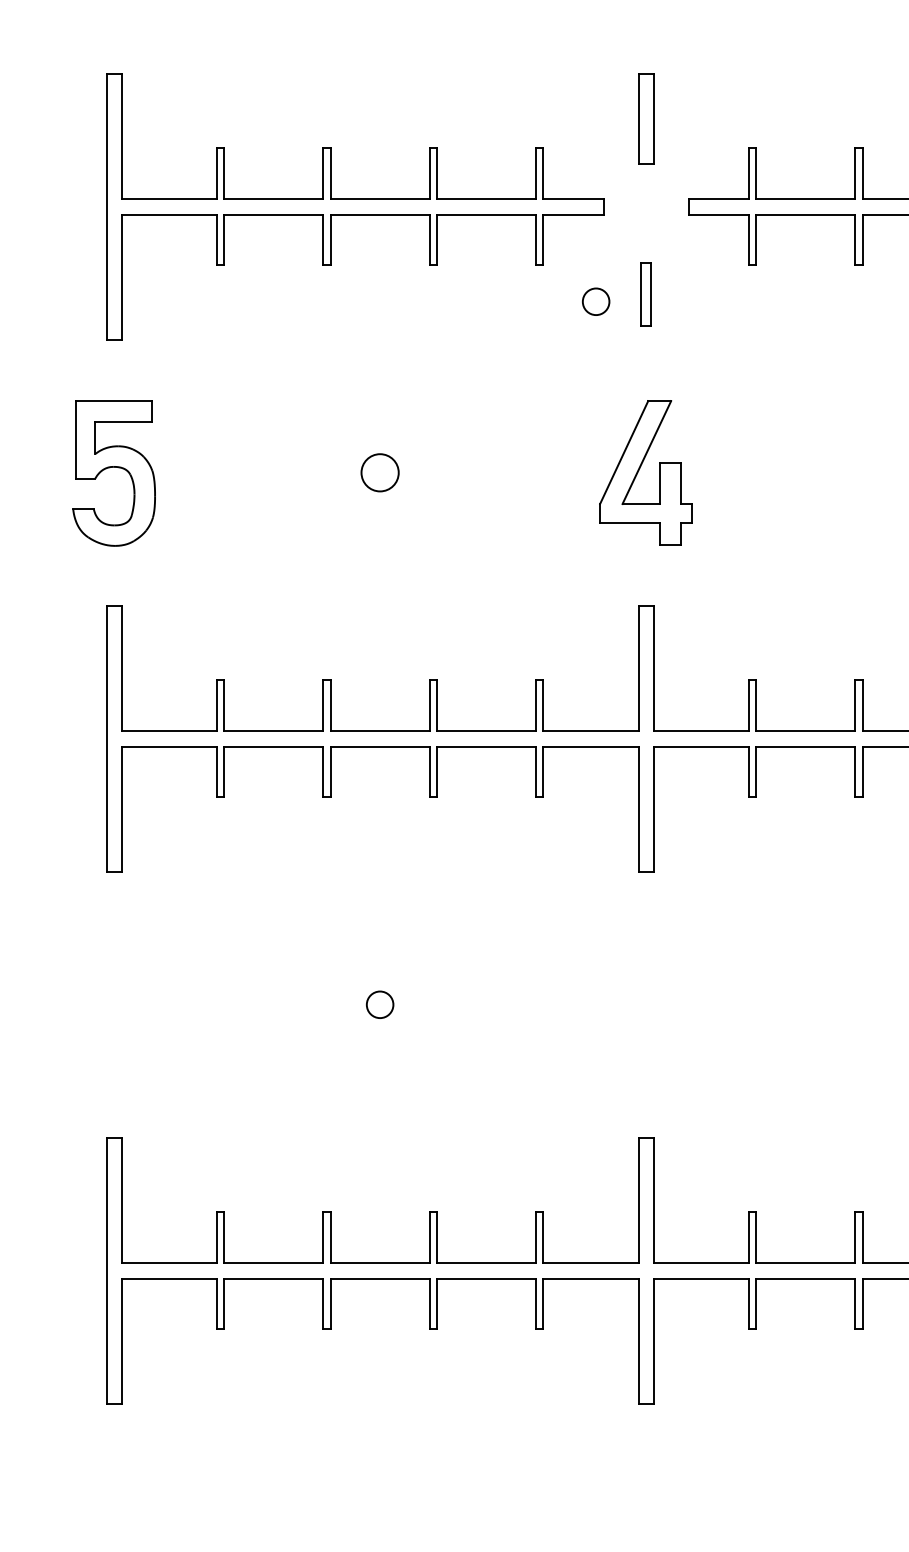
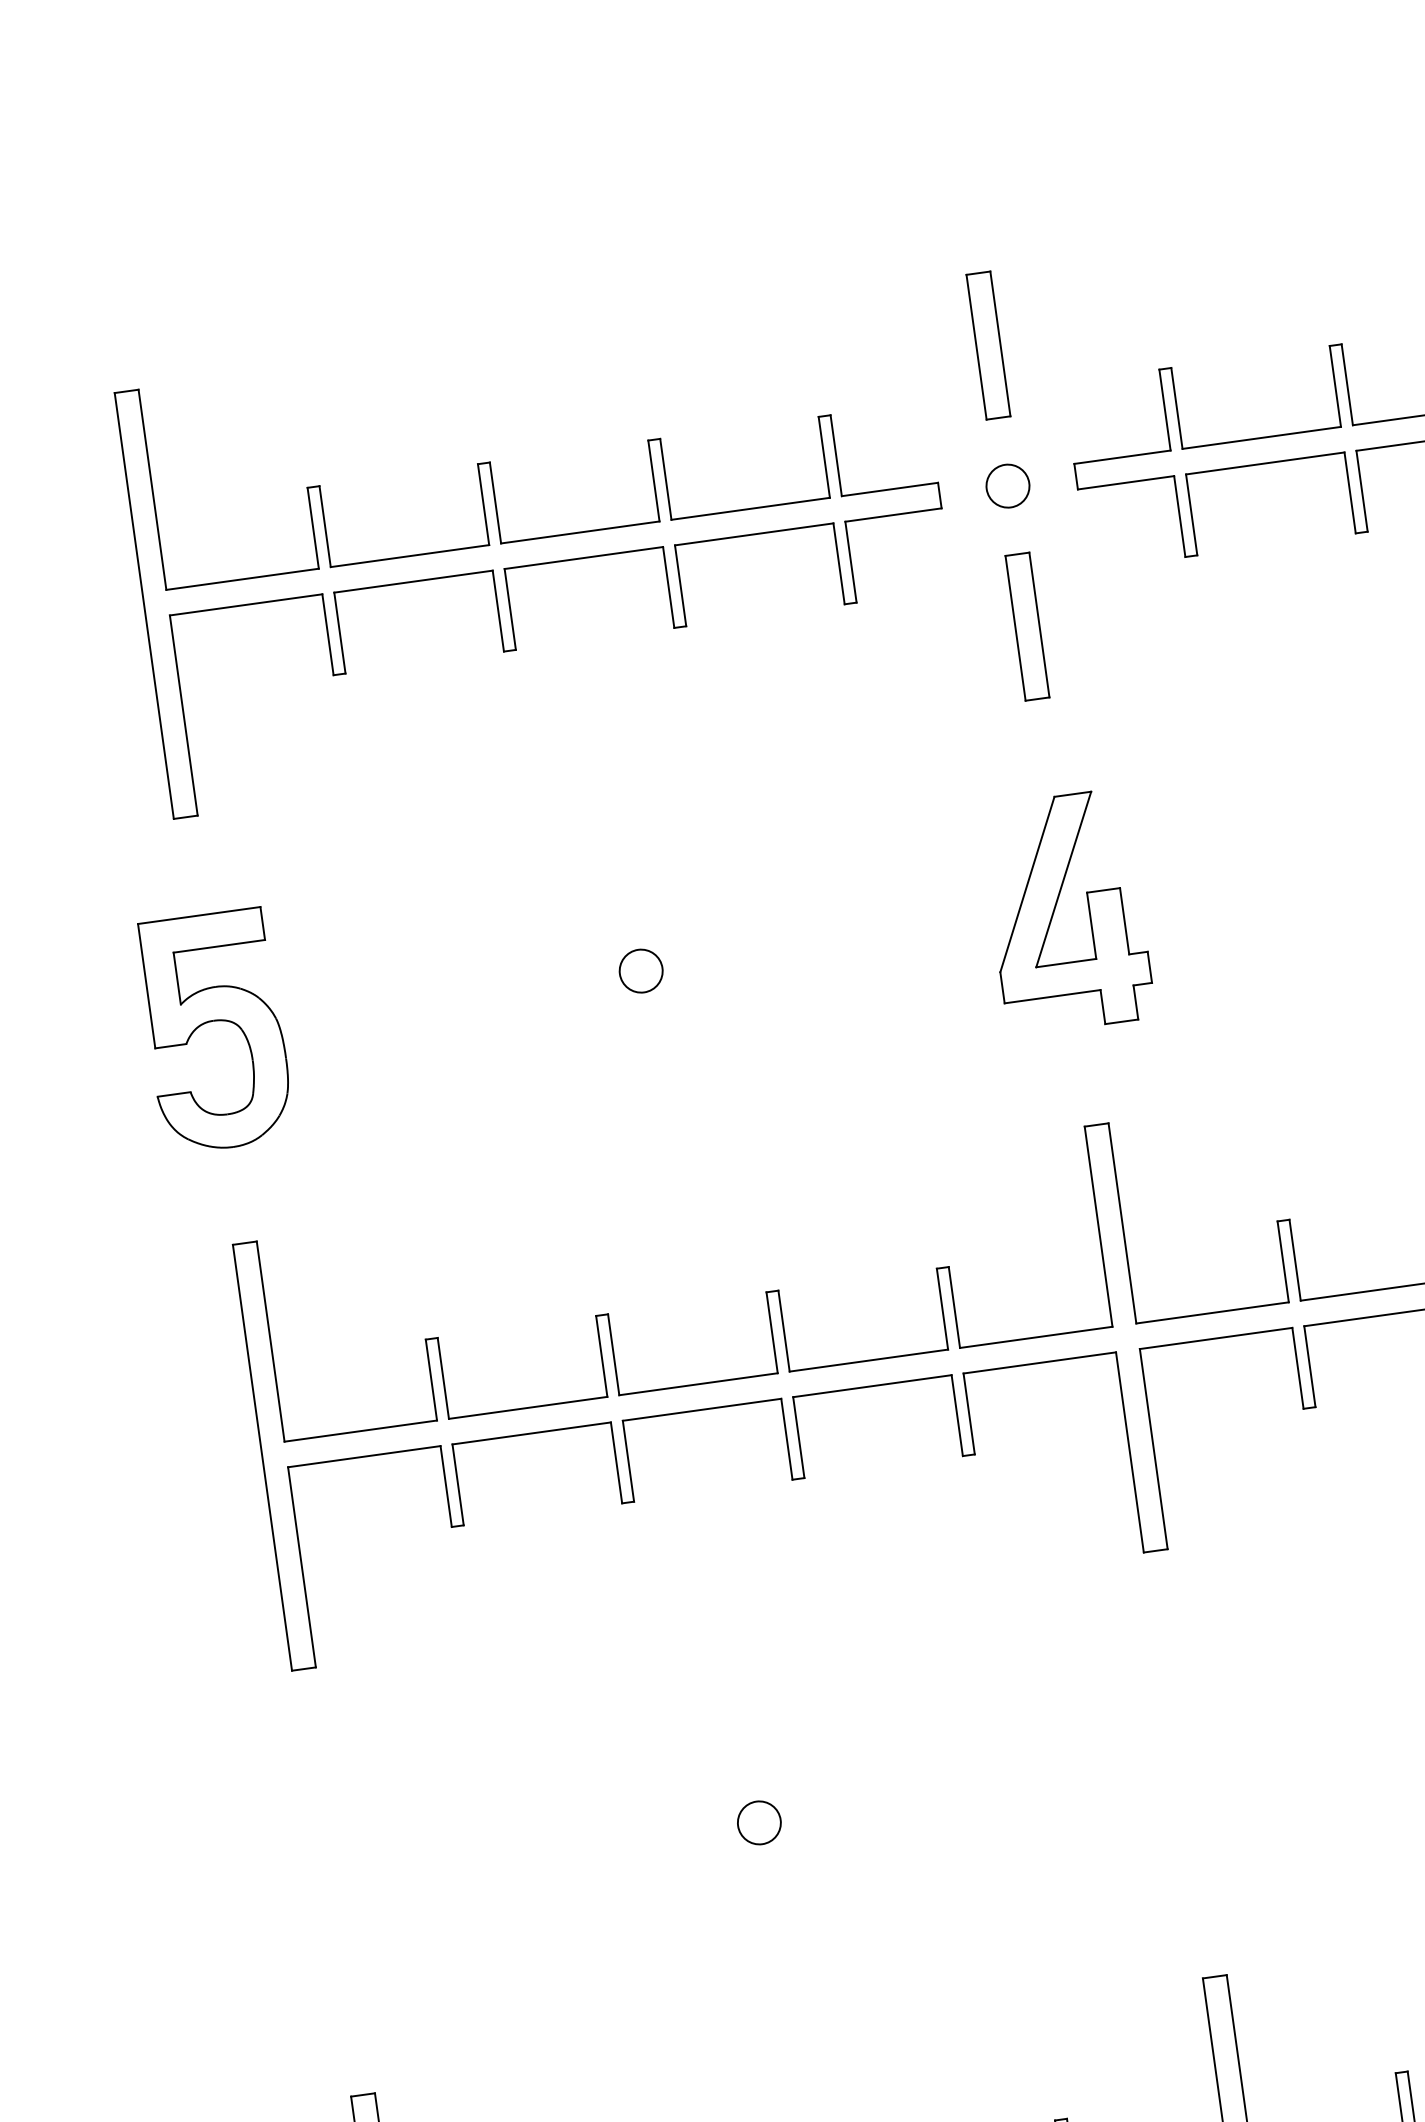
part: (646, 294) -> (1028, 626), size x1.43
circle: (596, 301) -> (1008, 485), moved
circle: (379, 472) -> (640, 970), size x0.71

